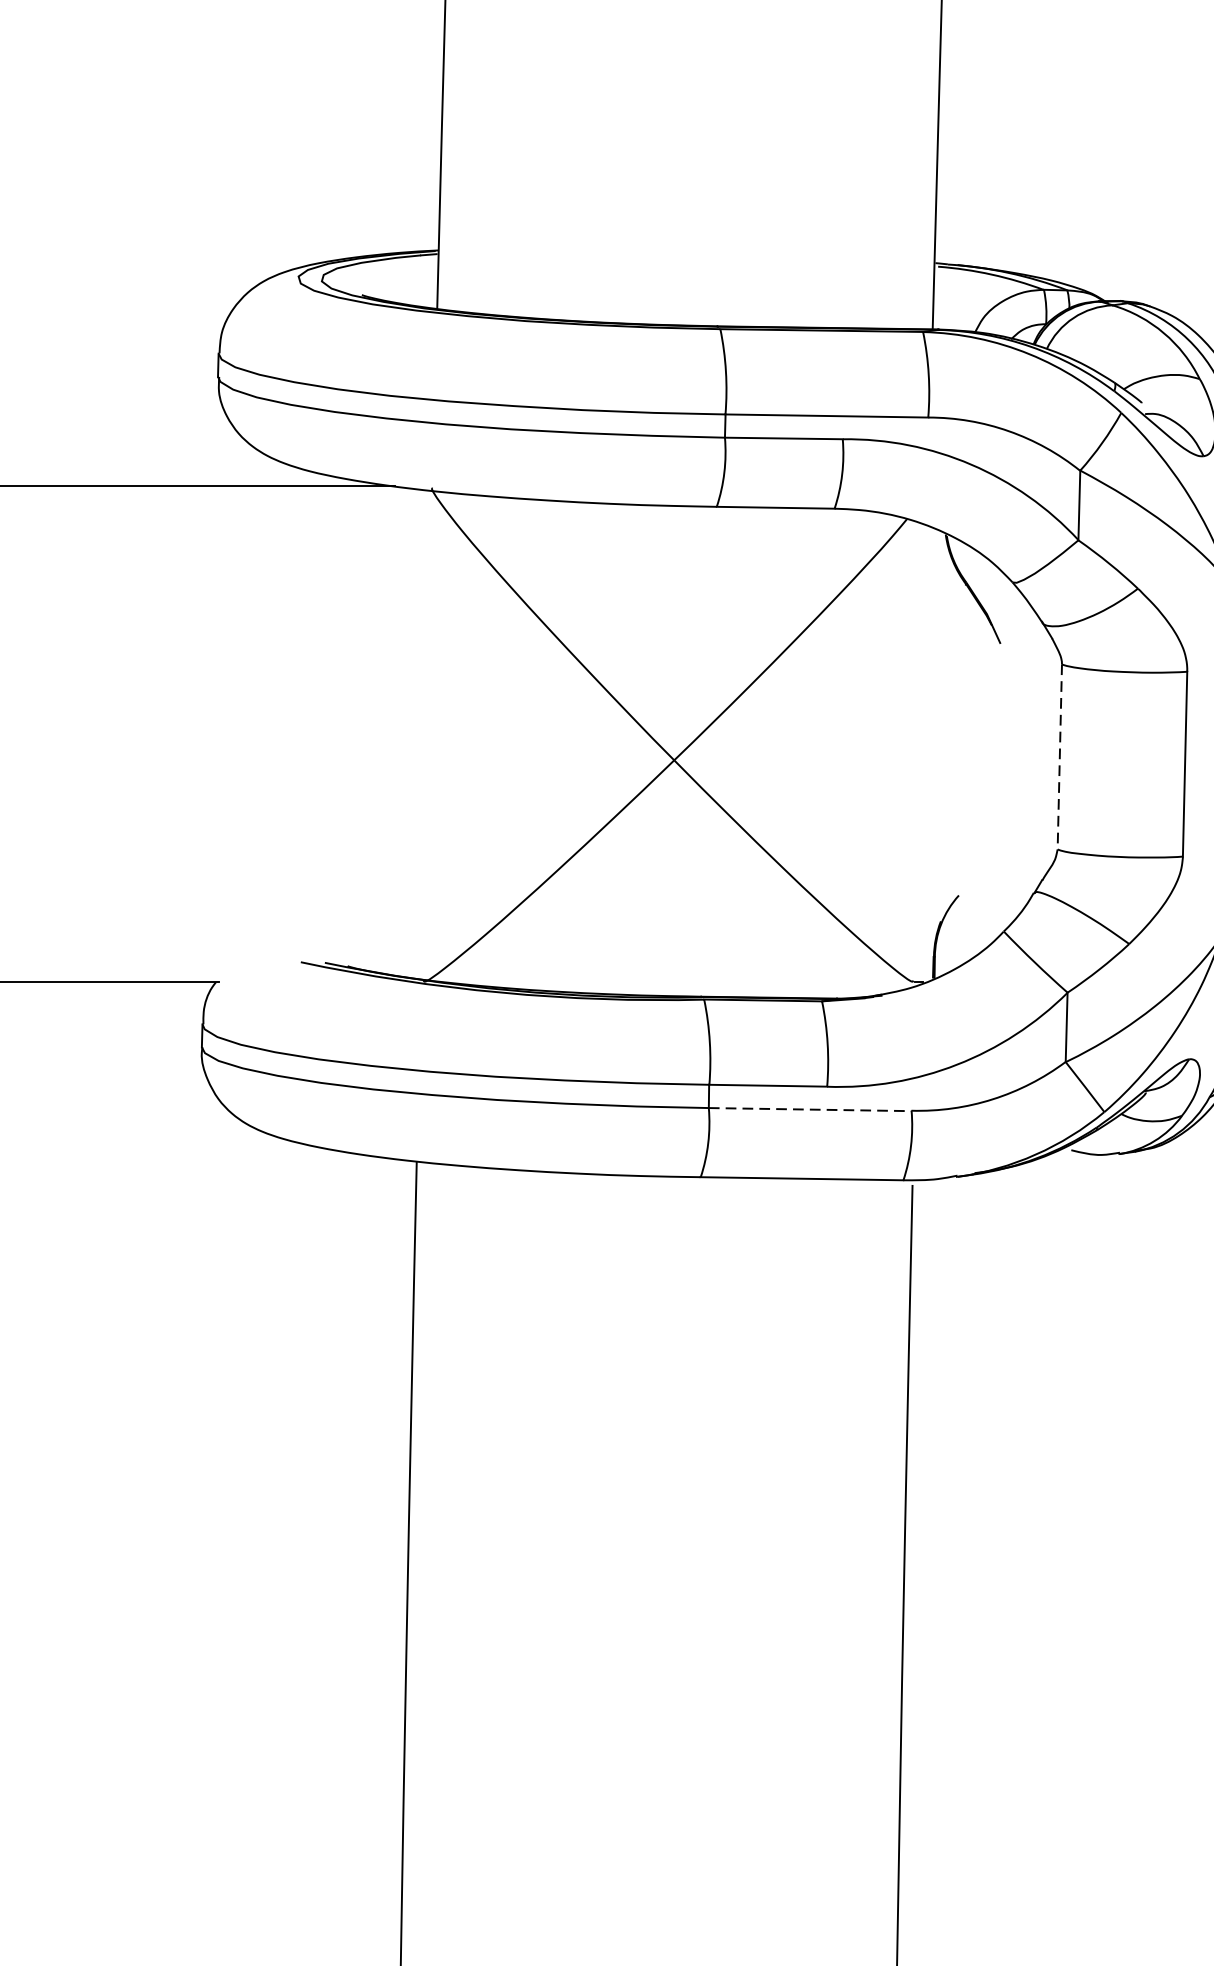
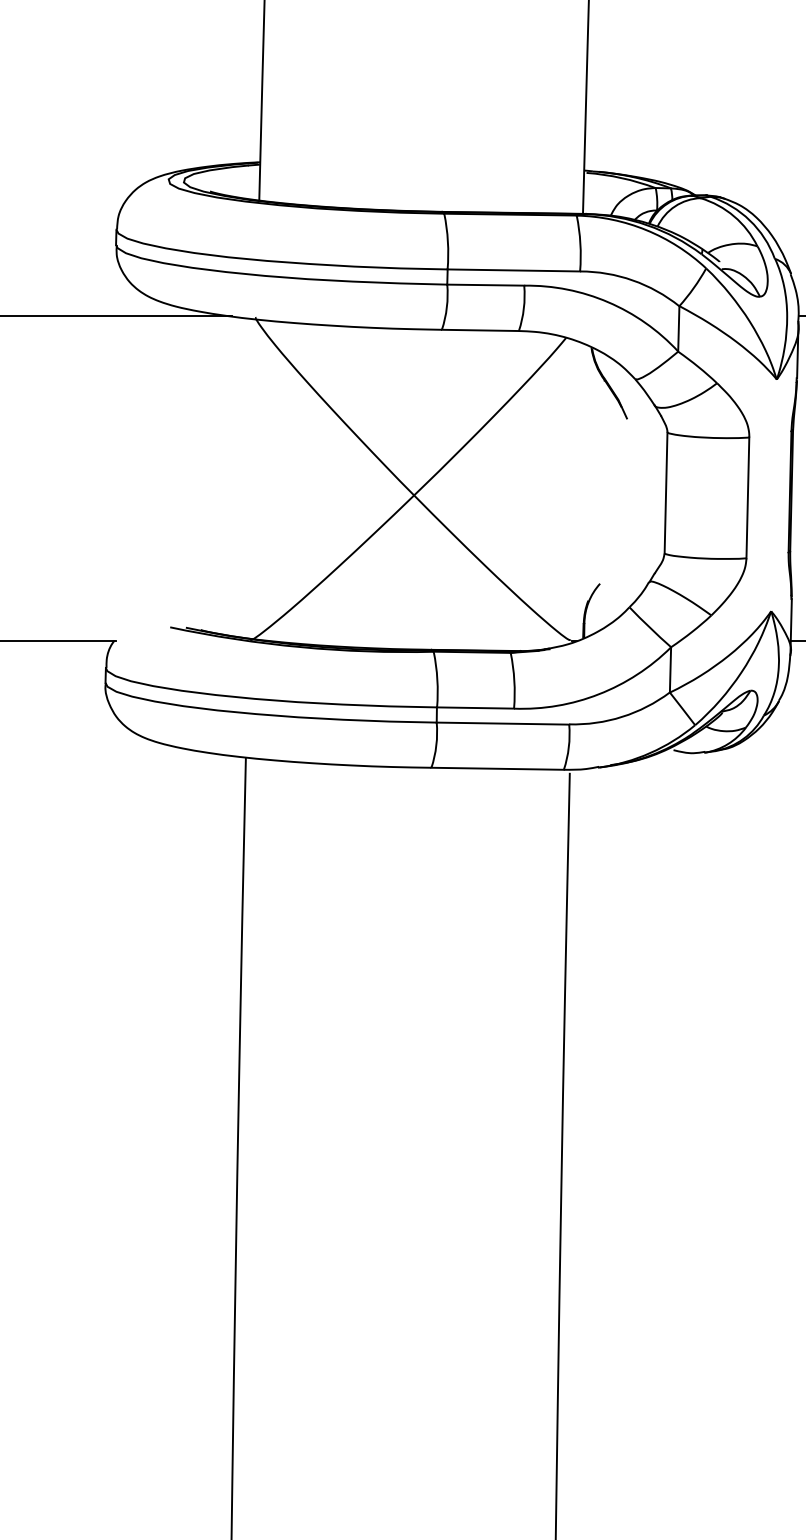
line: (1060, 757) -> (666, 493), dashed -> solid
line: (811, 1109) -> (503, 723), dashed -> solid

